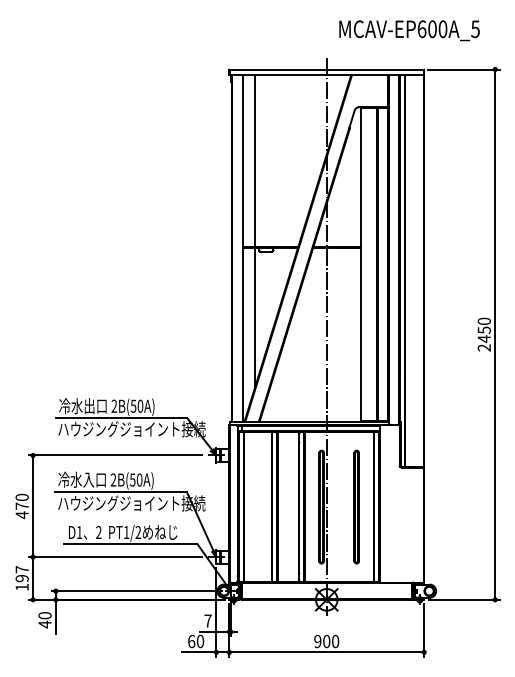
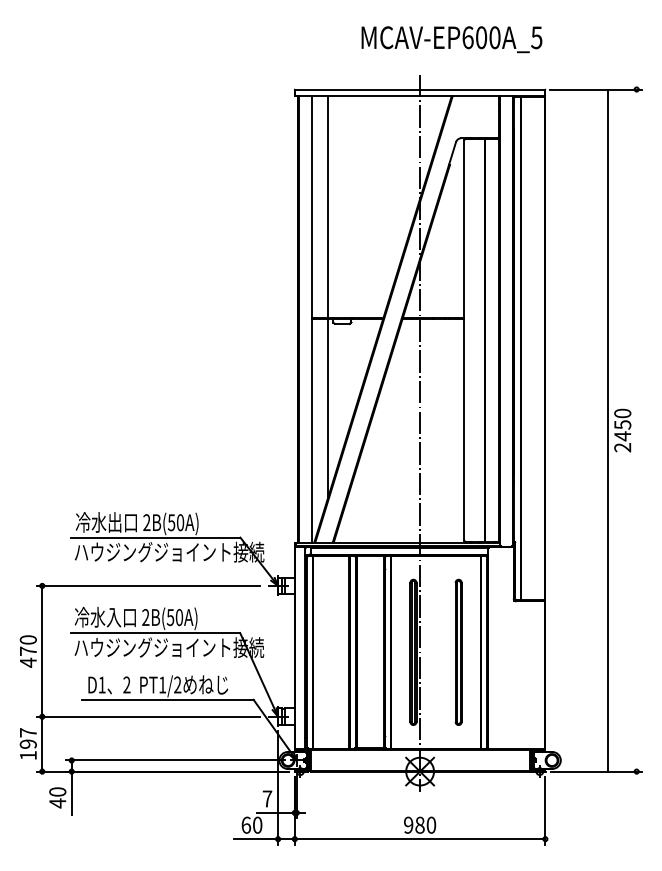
text: (409, 30) -> (451, 39), moved
line: (495, 334) -> (608, 430), moved
text: (326, 641) -> (419, 825), 900 -> 980

